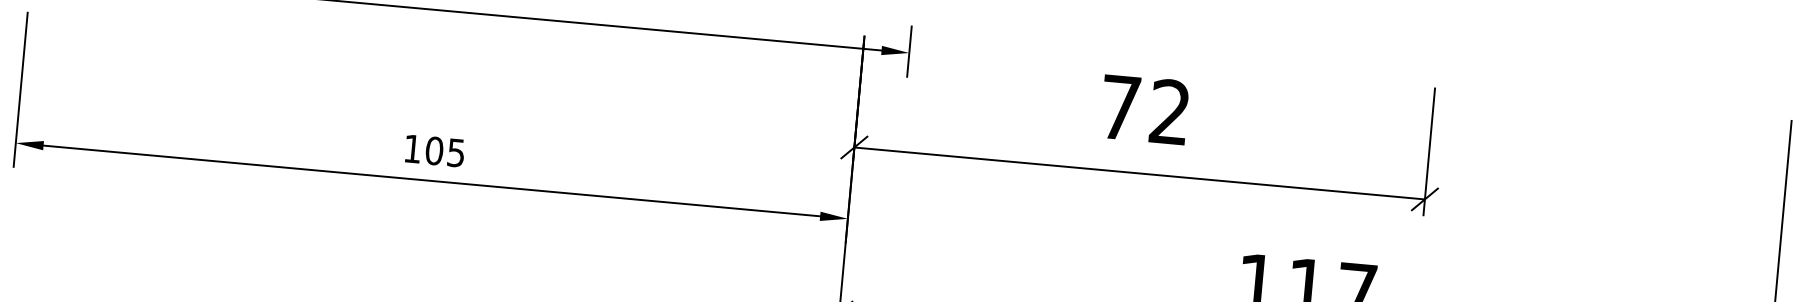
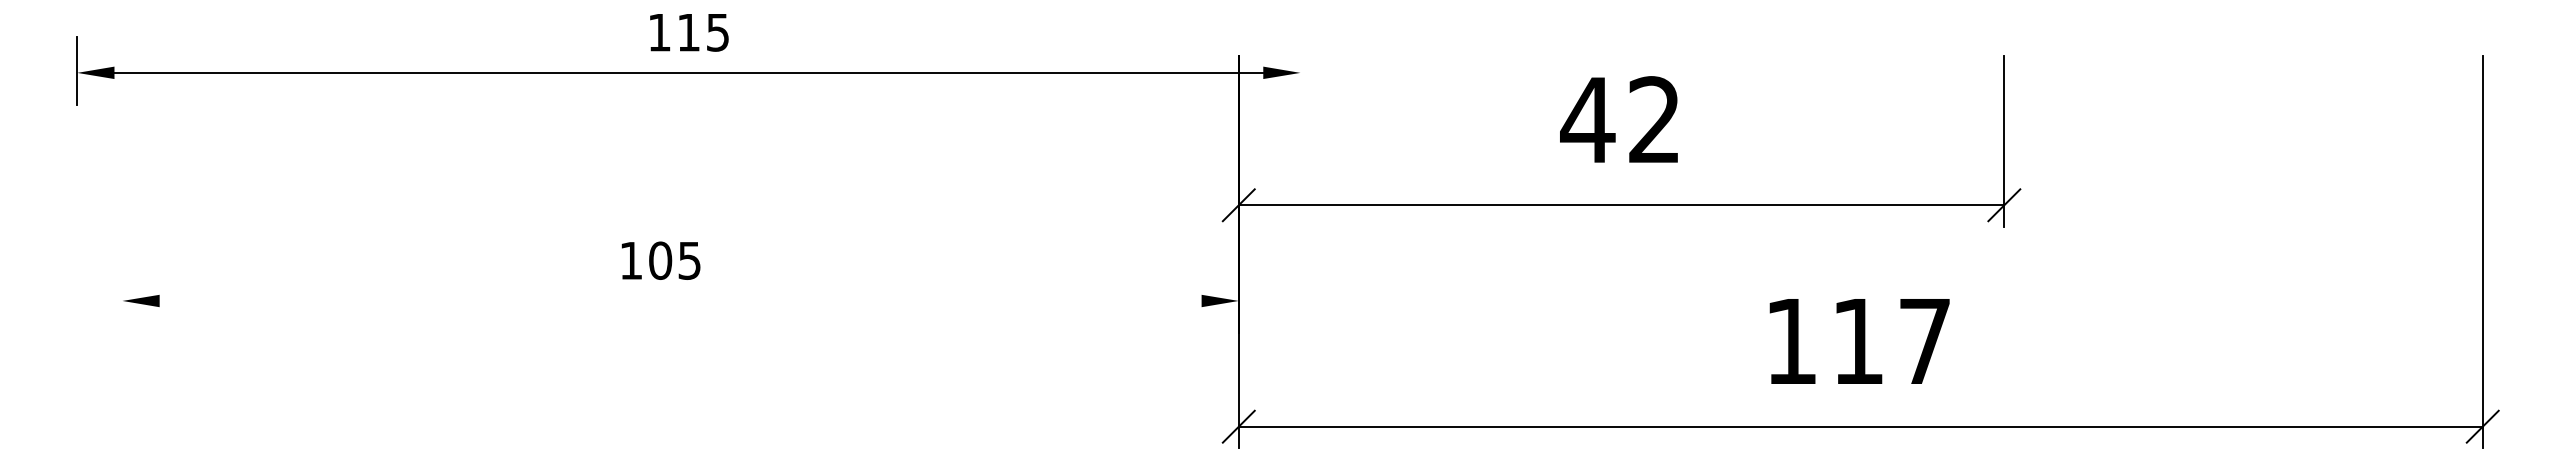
line: (909, 51) -> (1300, 70), removed
line: (20, 89) -> (122, 229), removed
text: (1120, 107) -> (1587, 119), 72 -> 42
text: (434, 150) -> (660, 260), moved
line: (431, 180) -> (680, 300), removed

